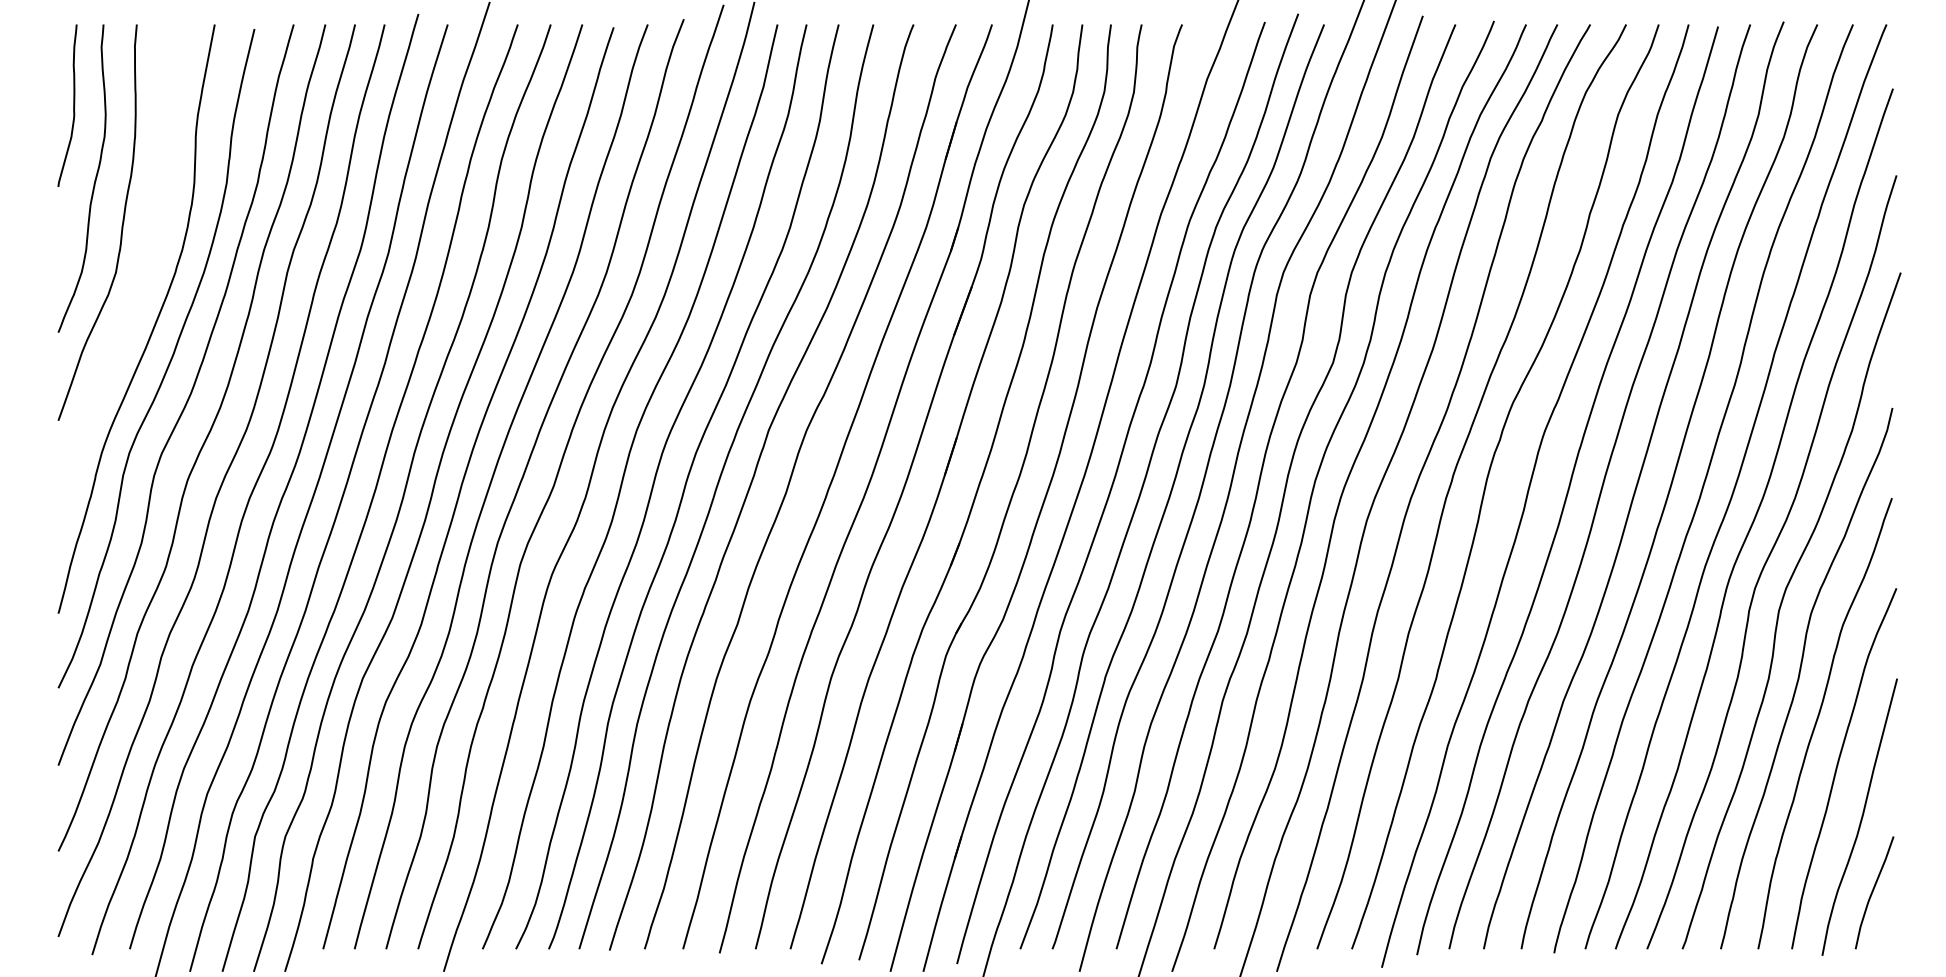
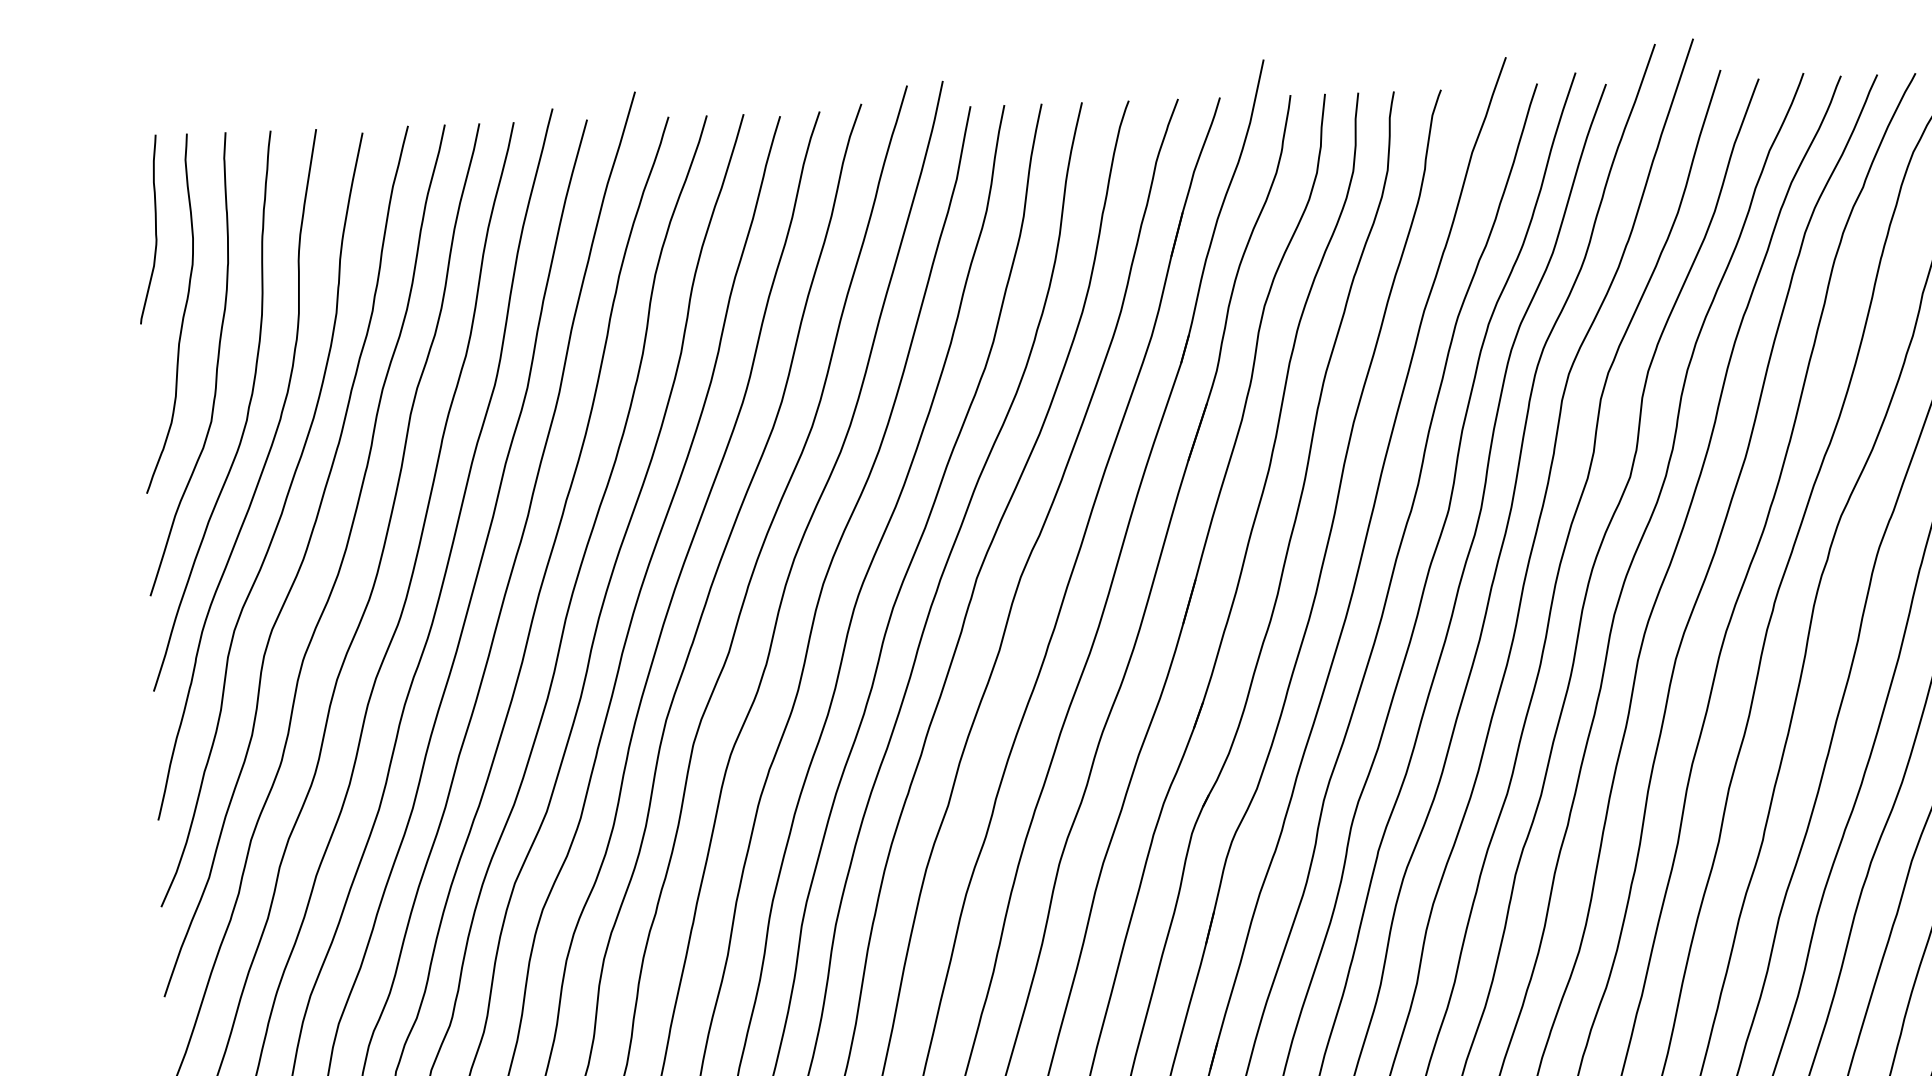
curve: (145, 271) -> (245, 419), added

